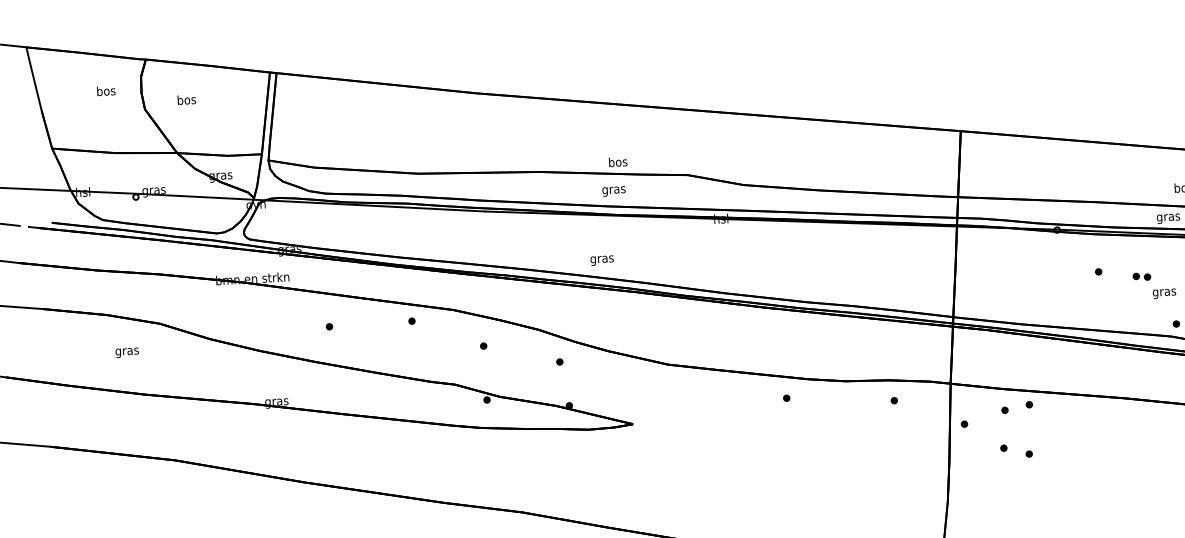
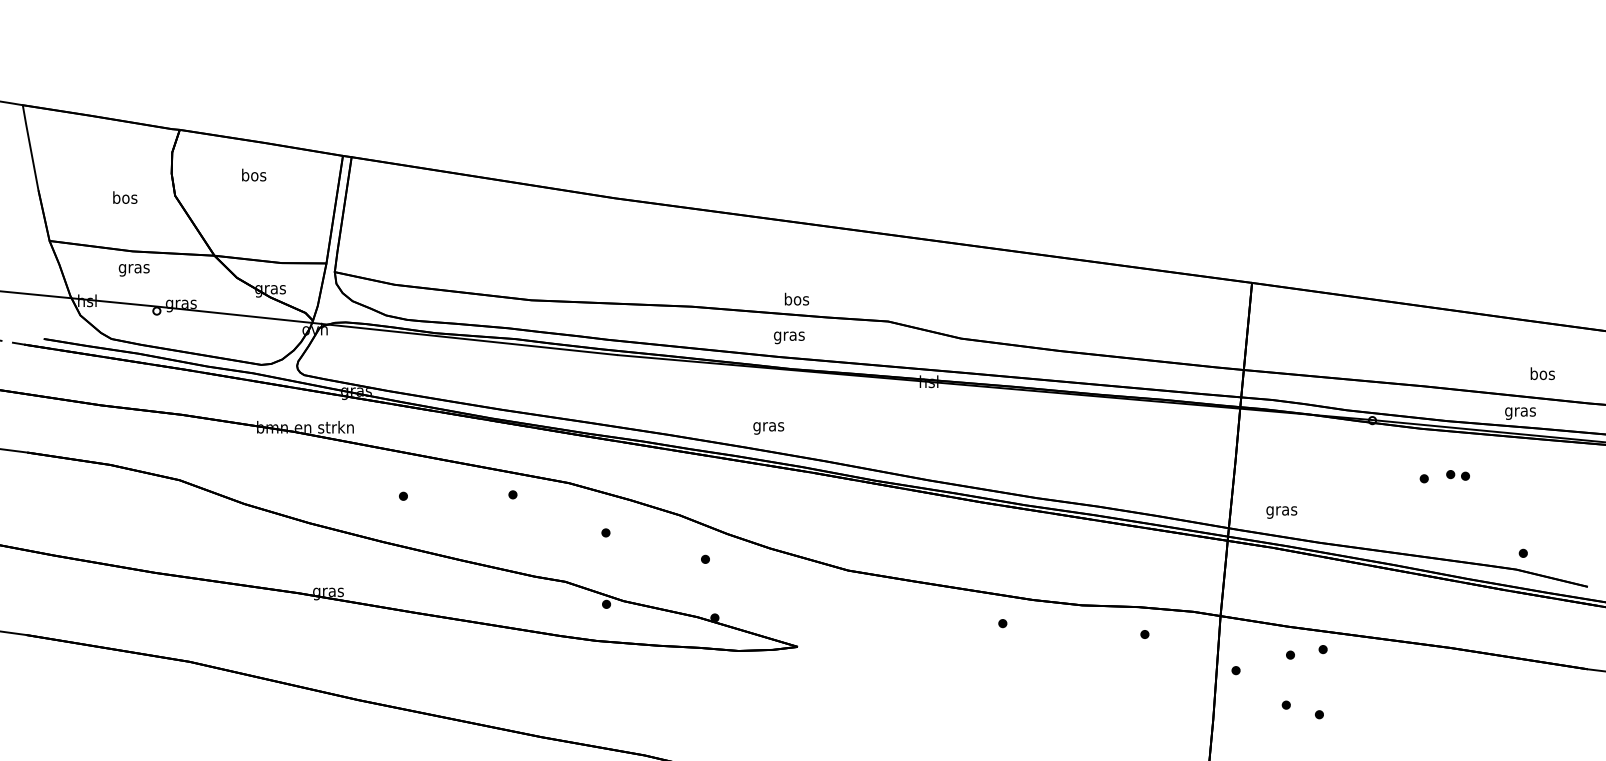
text: (106, 90) -> (125, 197), moved
text: (187, 99) -> (254, 174), moved
part: (1141, 276) -> (1457, 475), moved
text: (1164, 293) -> (1281, 512), moved
text: (126, 353) -> (133, 270), moved

